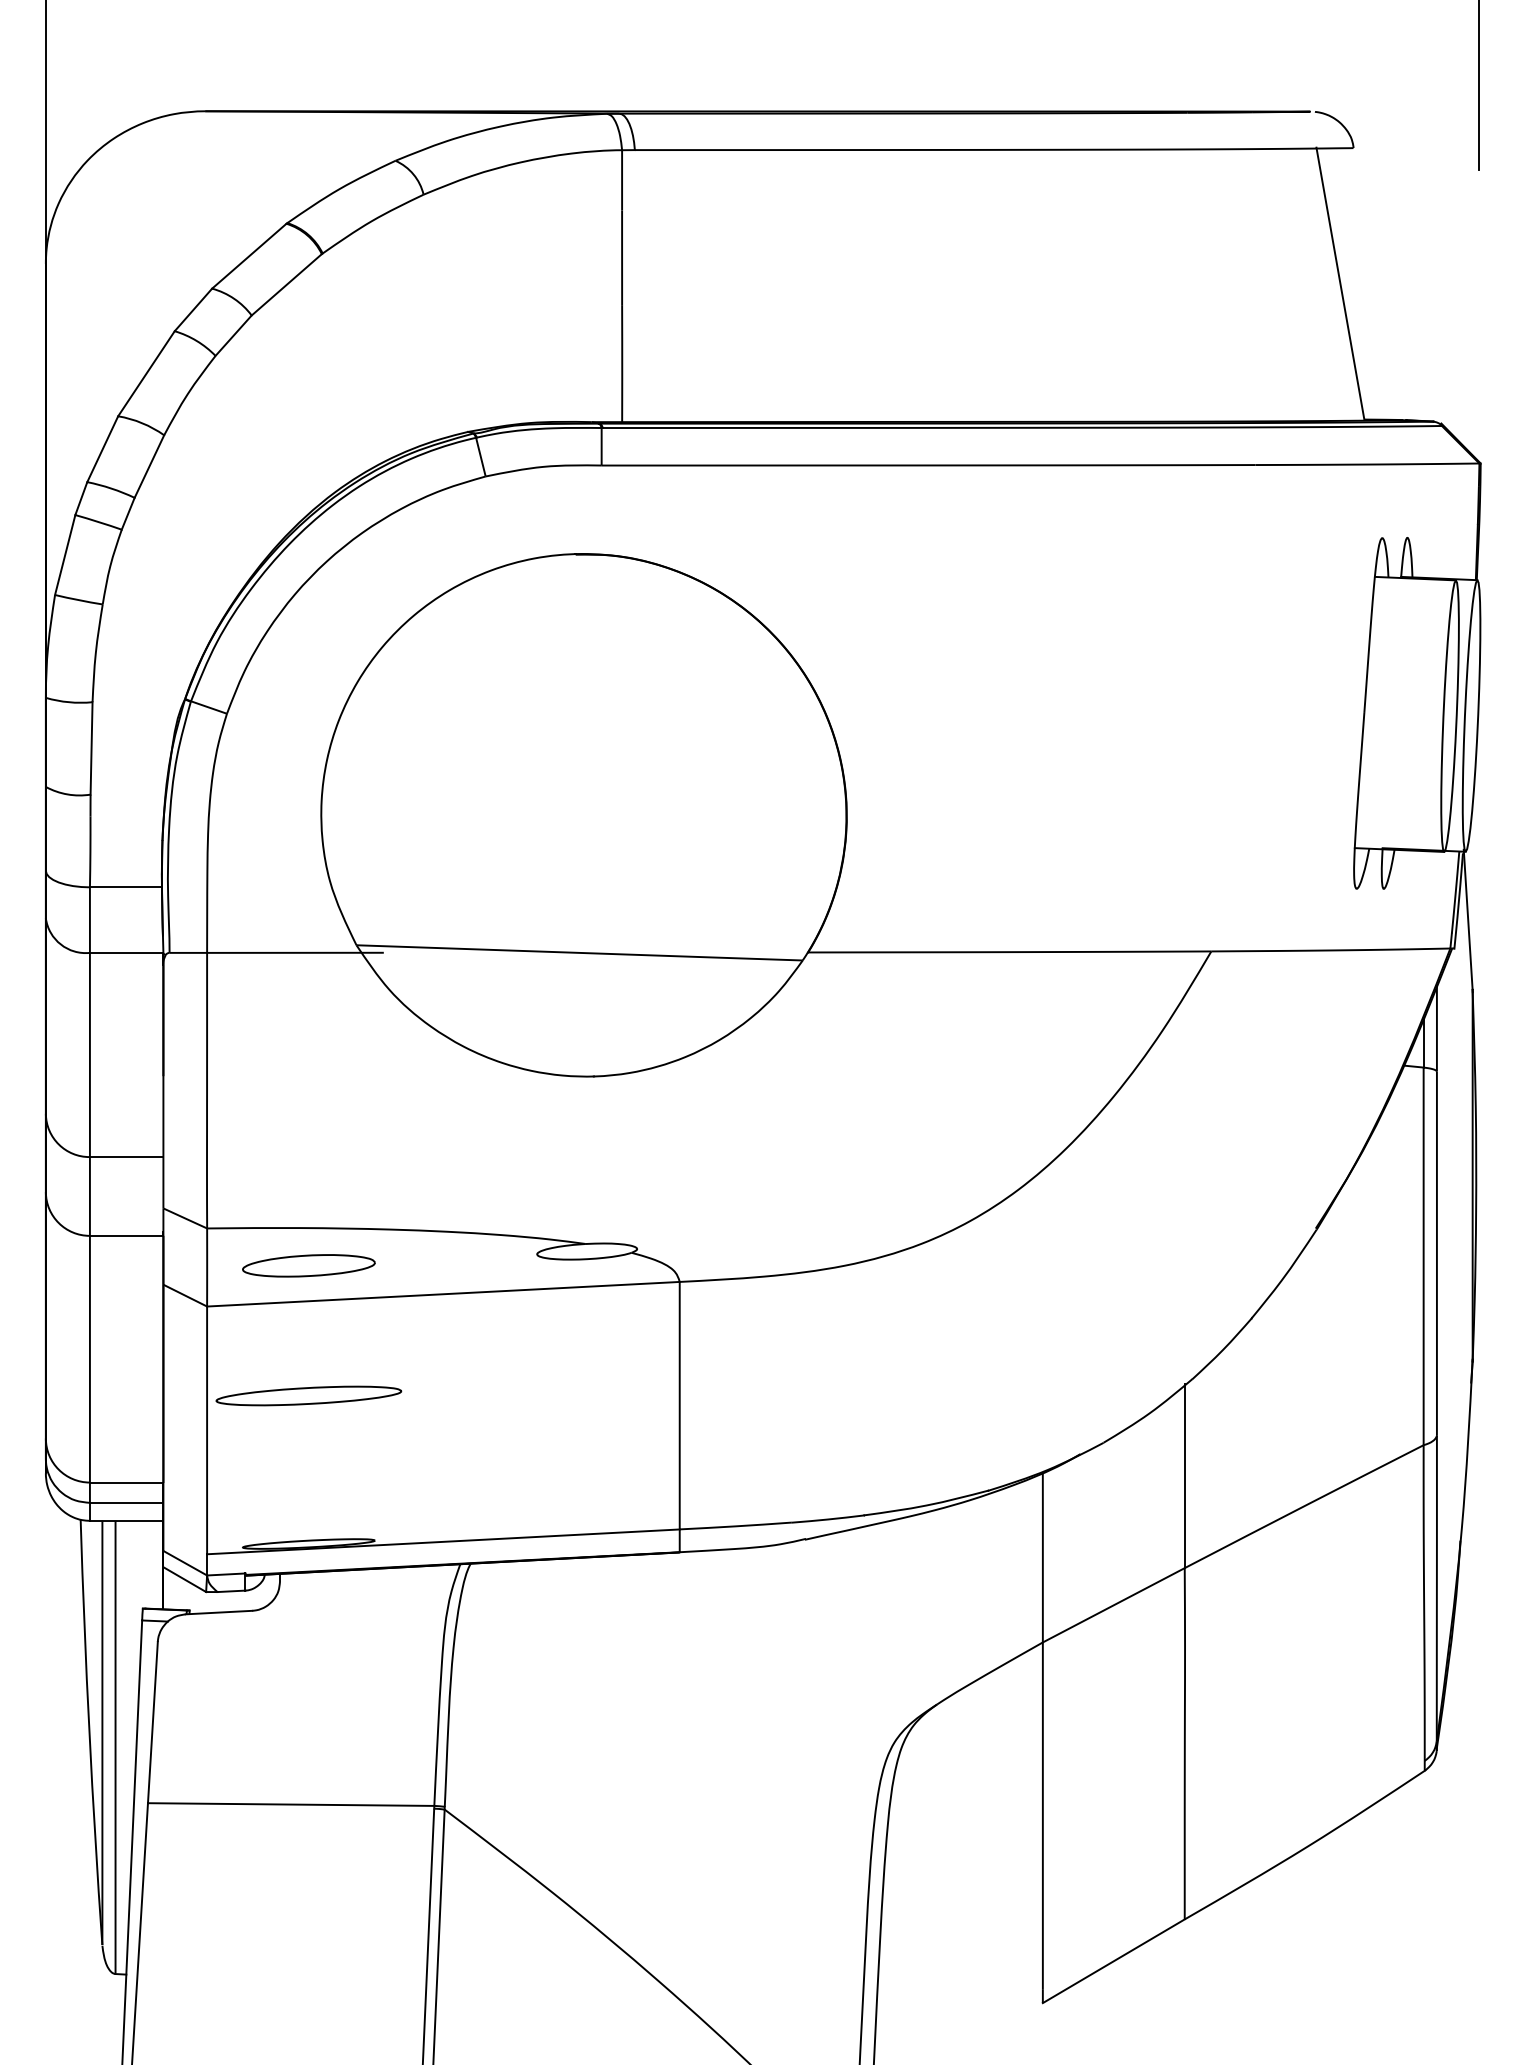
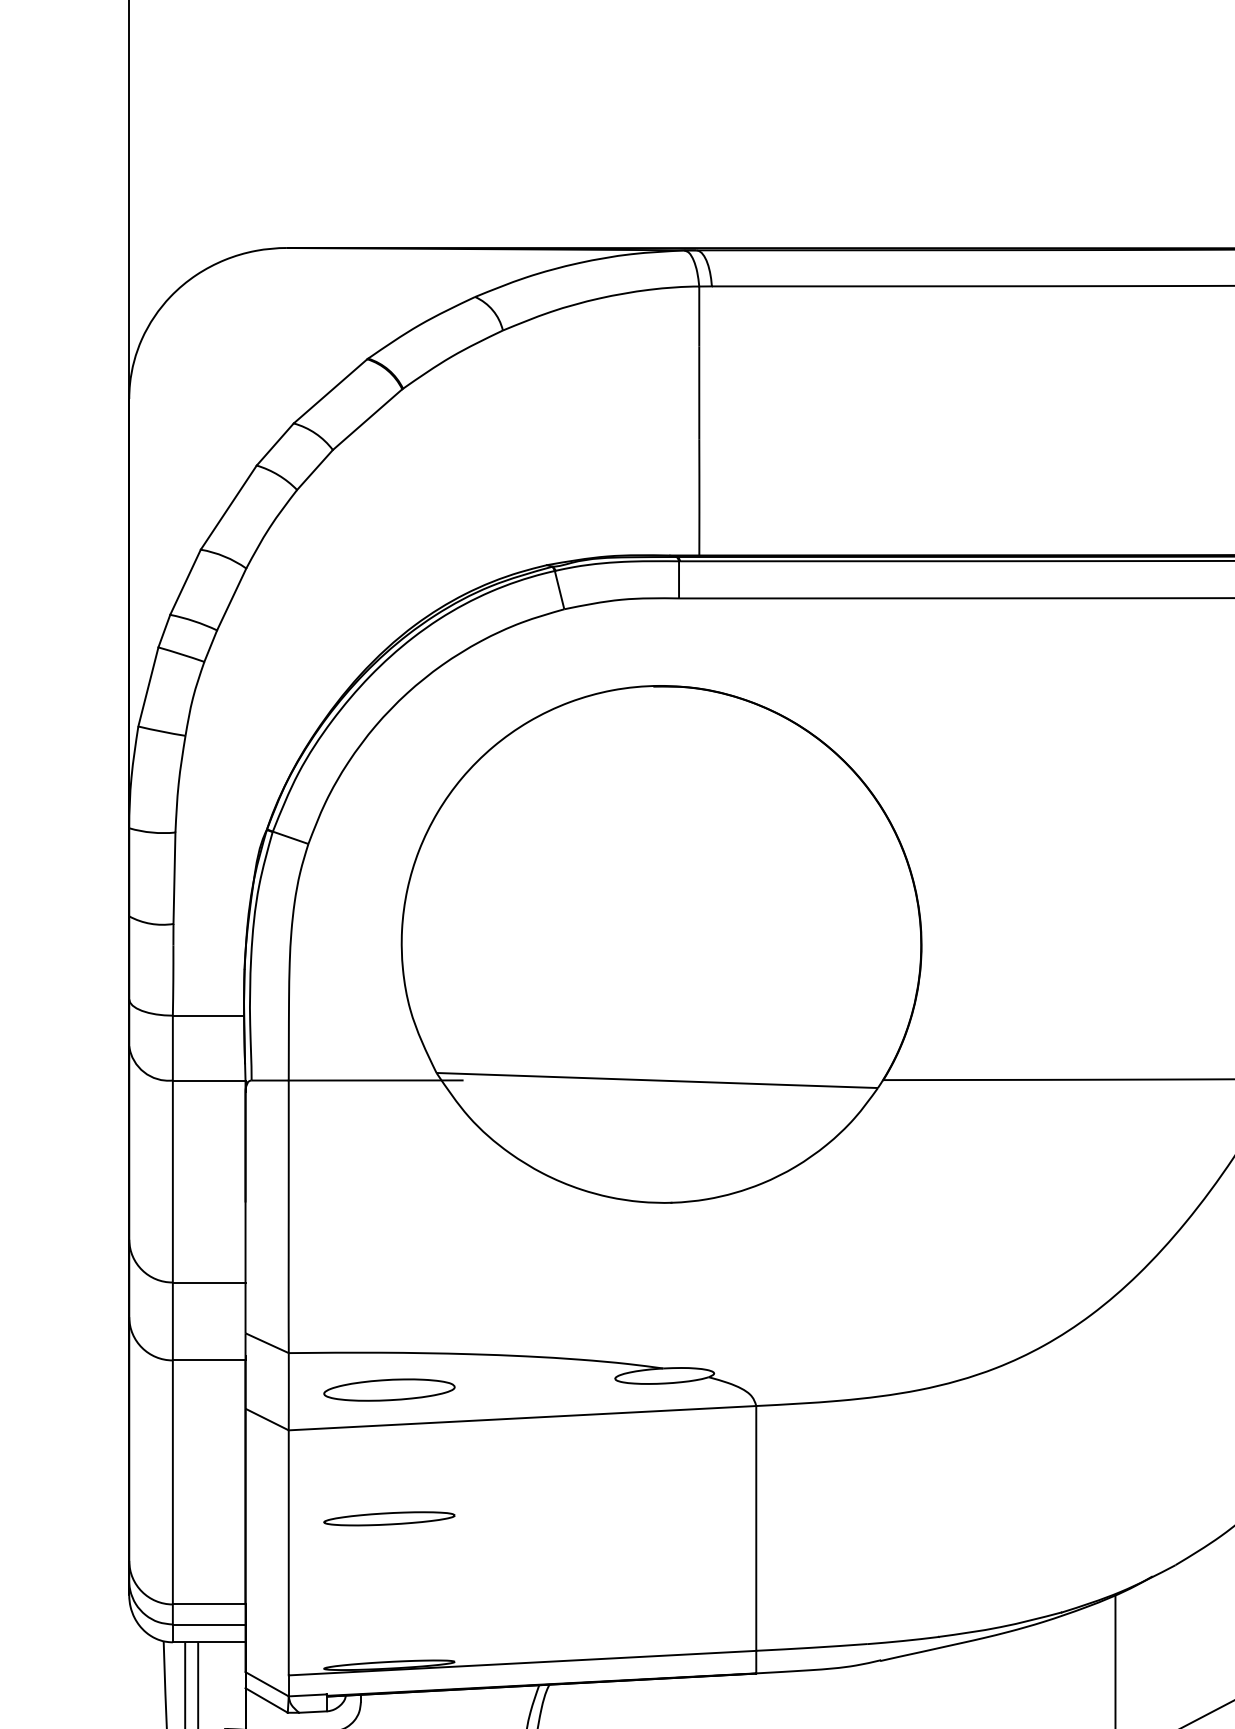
part: (308, 1395) -> (389, 1518), size x0.71

